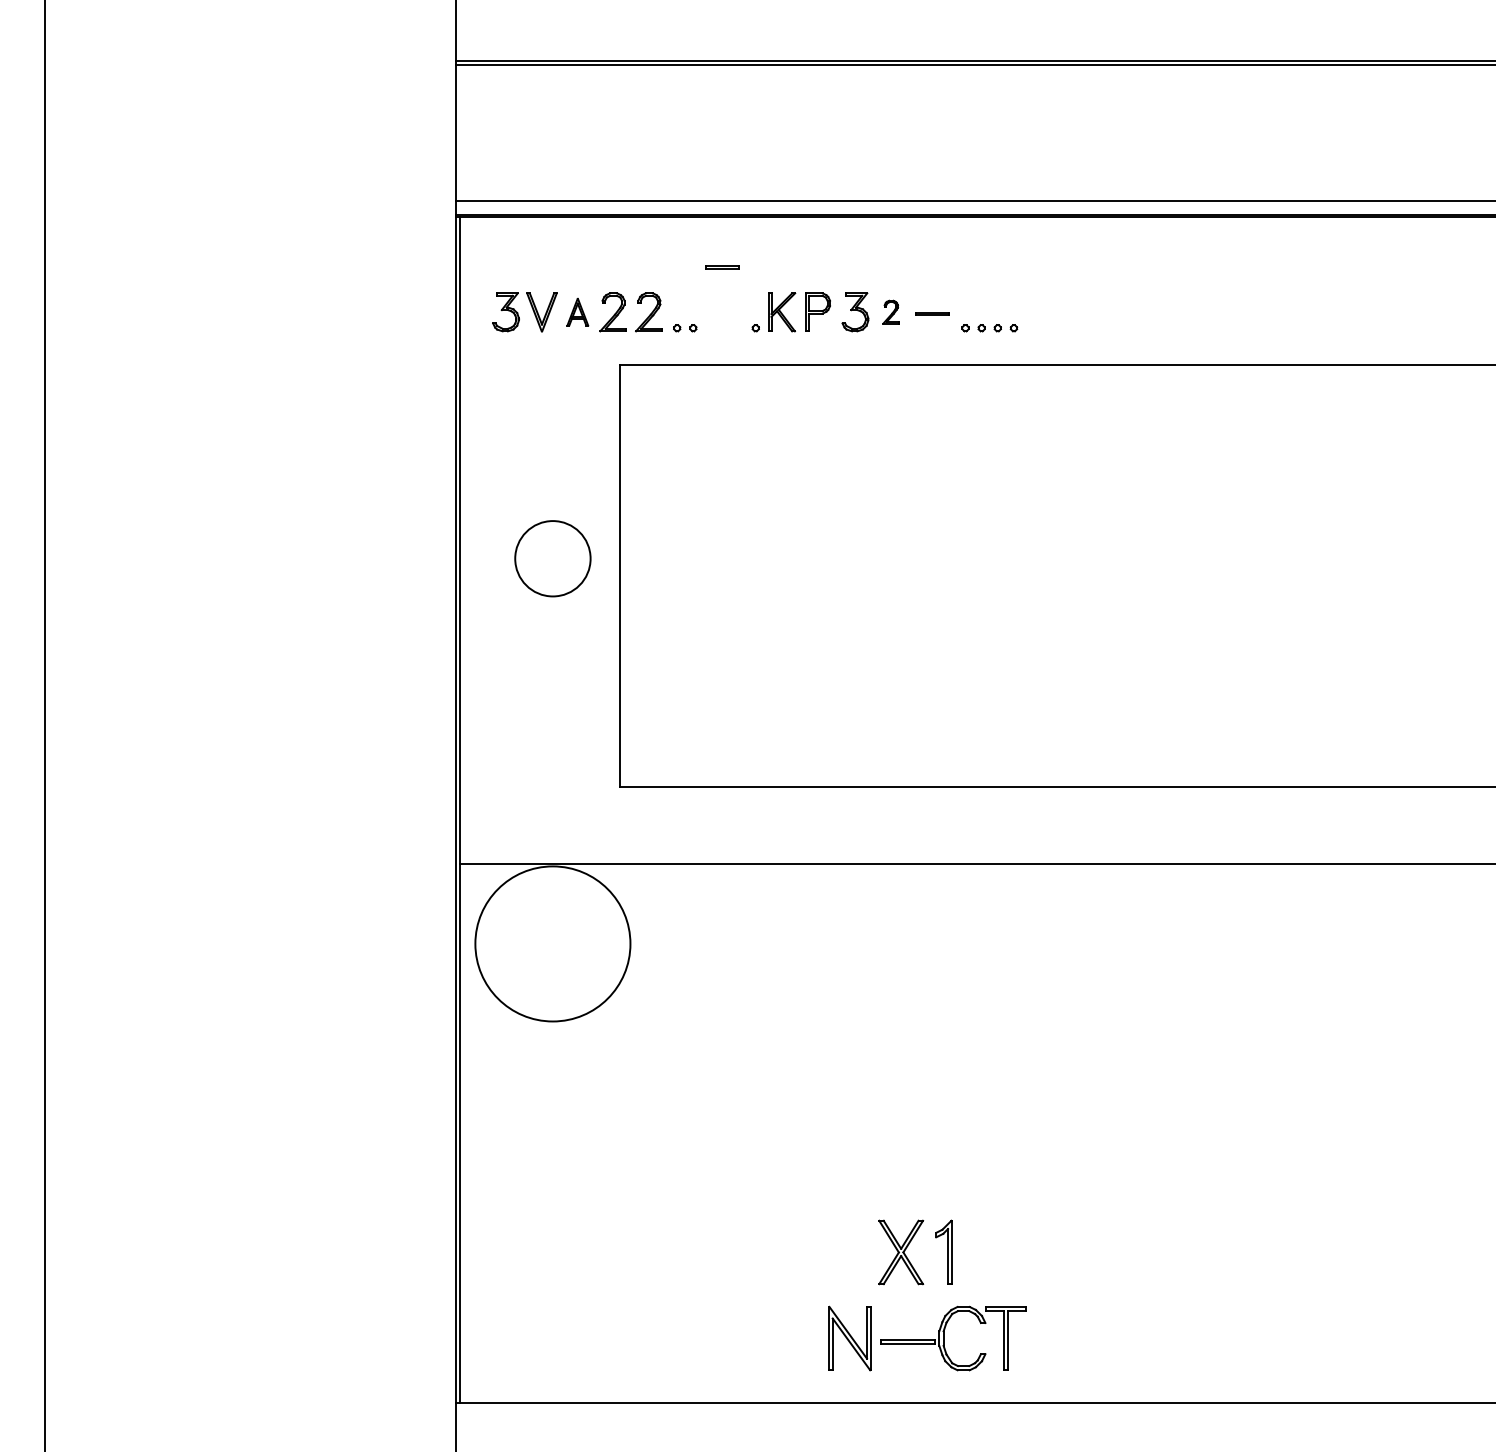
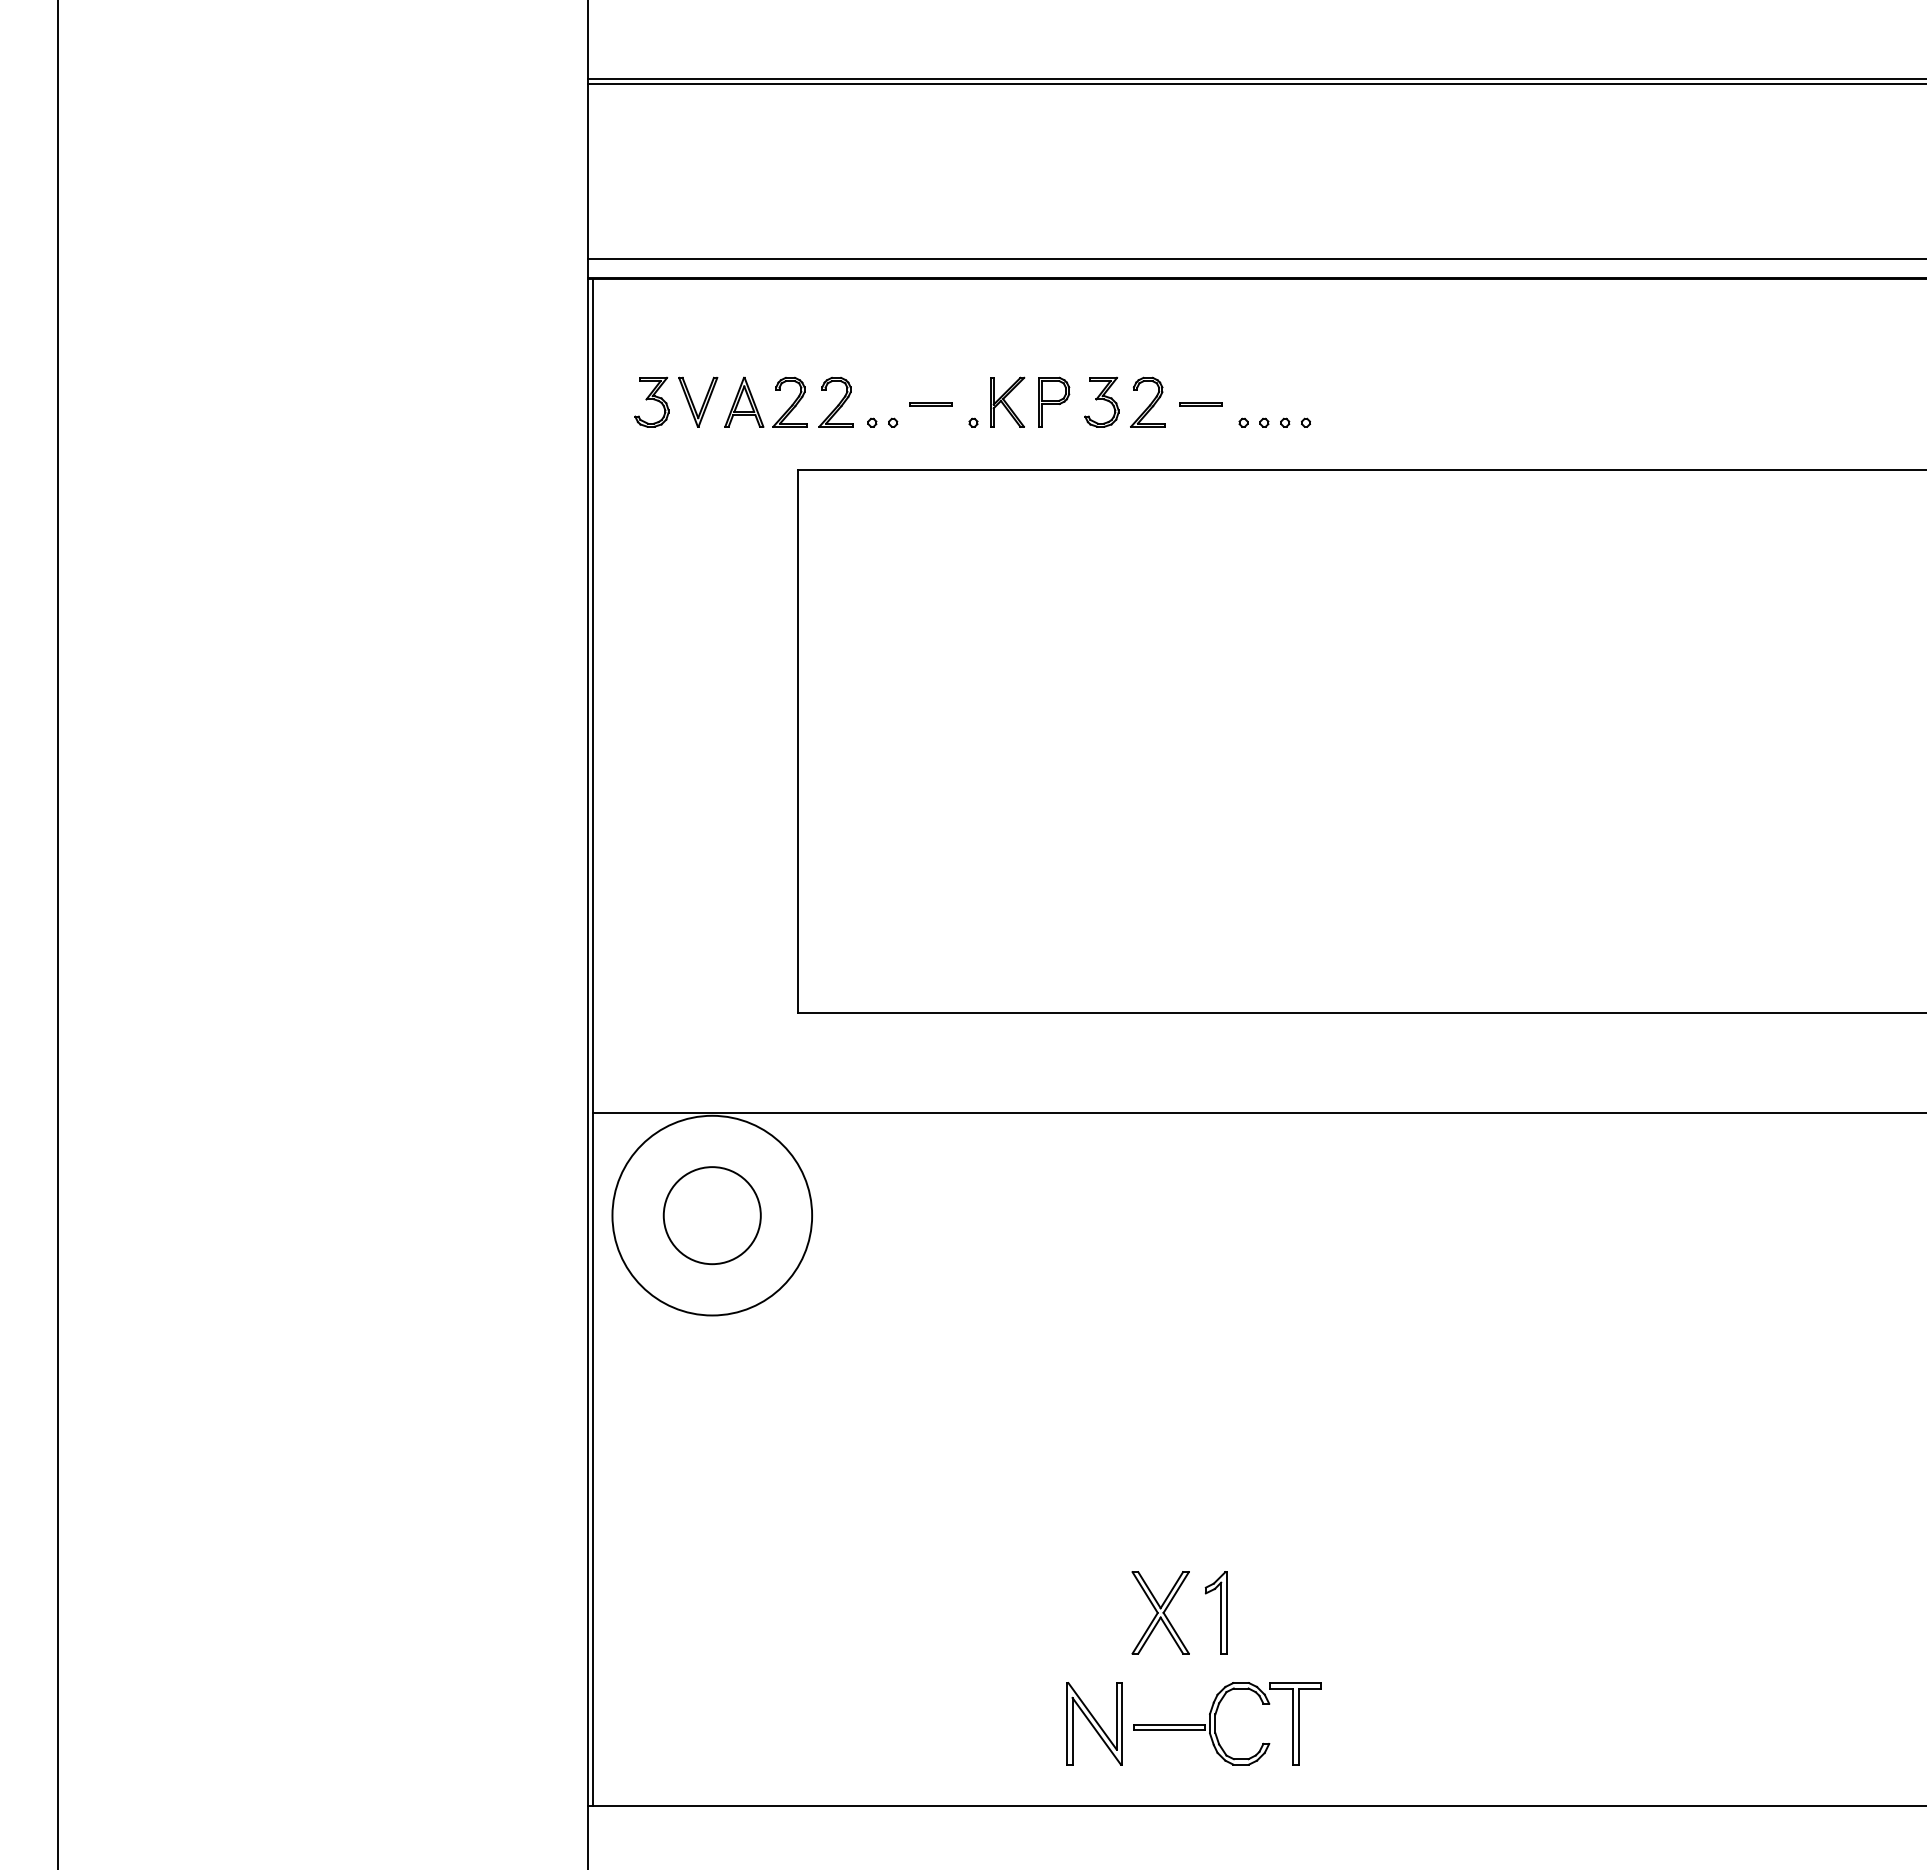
line: (722, 266) -> (930, 403), moved
part: (577, 311) -> (744, 401), size x1.43
part: (890, 311) -> (1147, 401), size x1.67
circle: (552, 558) -> (711, 1215), moved

